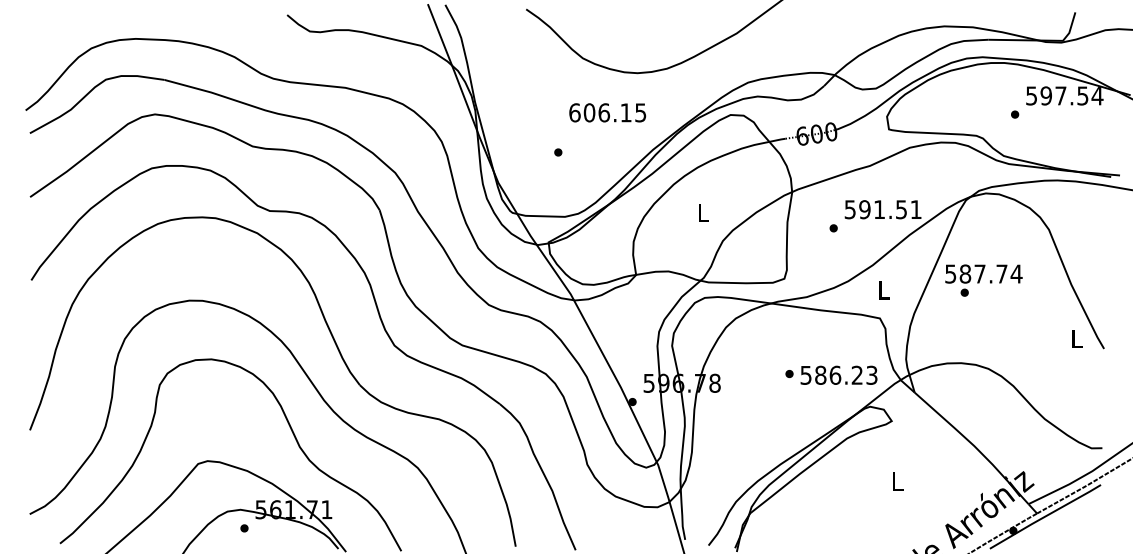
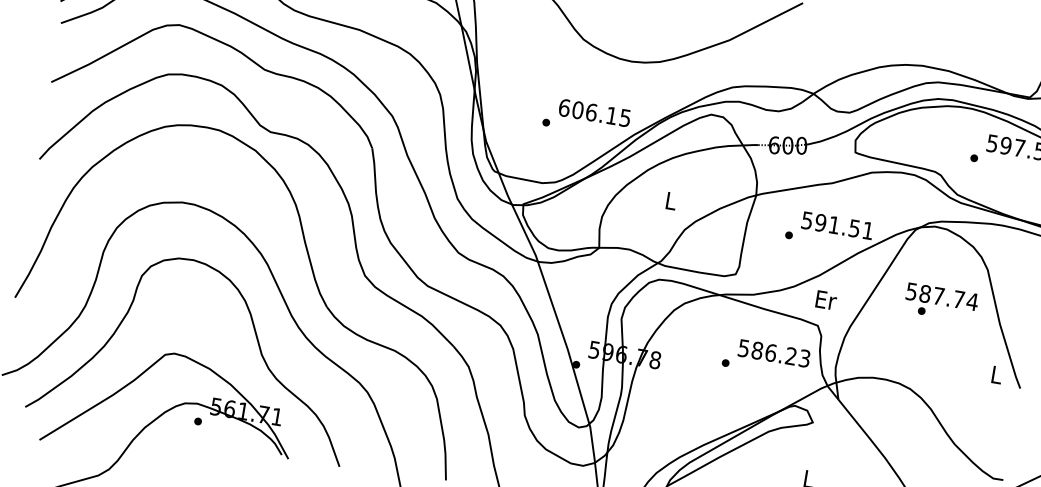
text: (607, 112) -> (594, 112), moved
text: (983, 280) -> (940, 302), moved
text: (884, 289) -> (826, 299), L -> Er
text: (838, 374) -> (773, 352), moved

